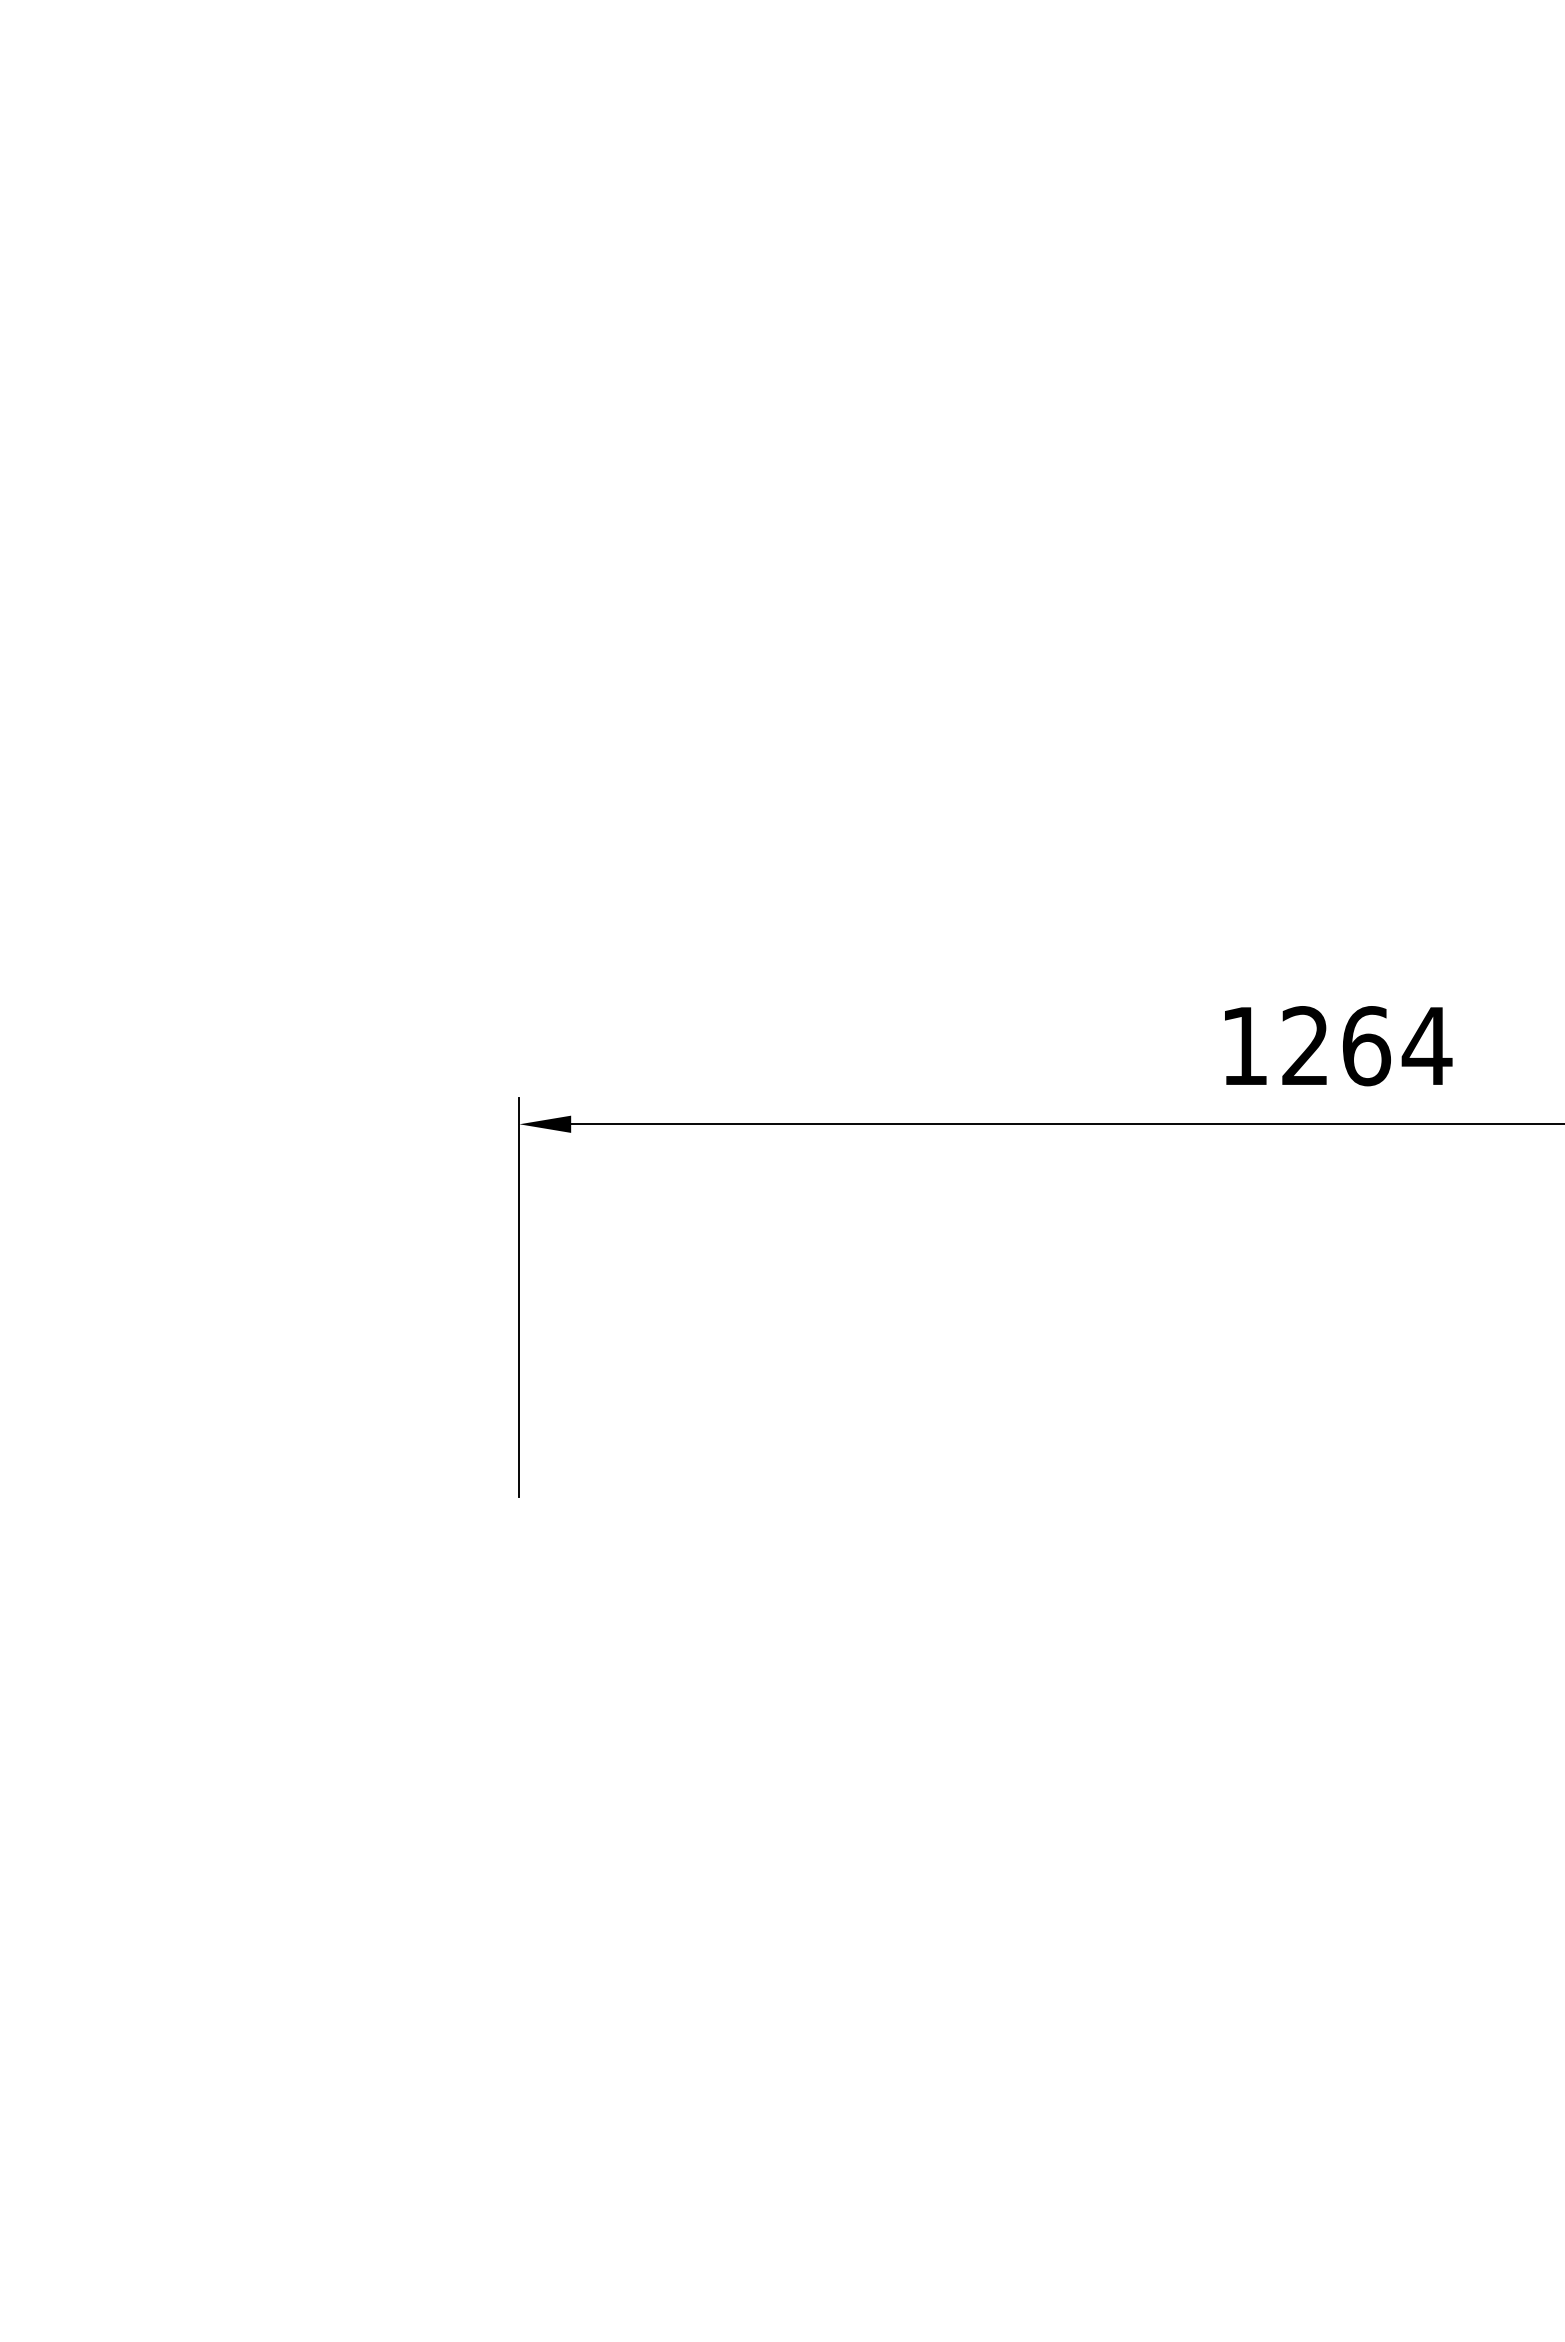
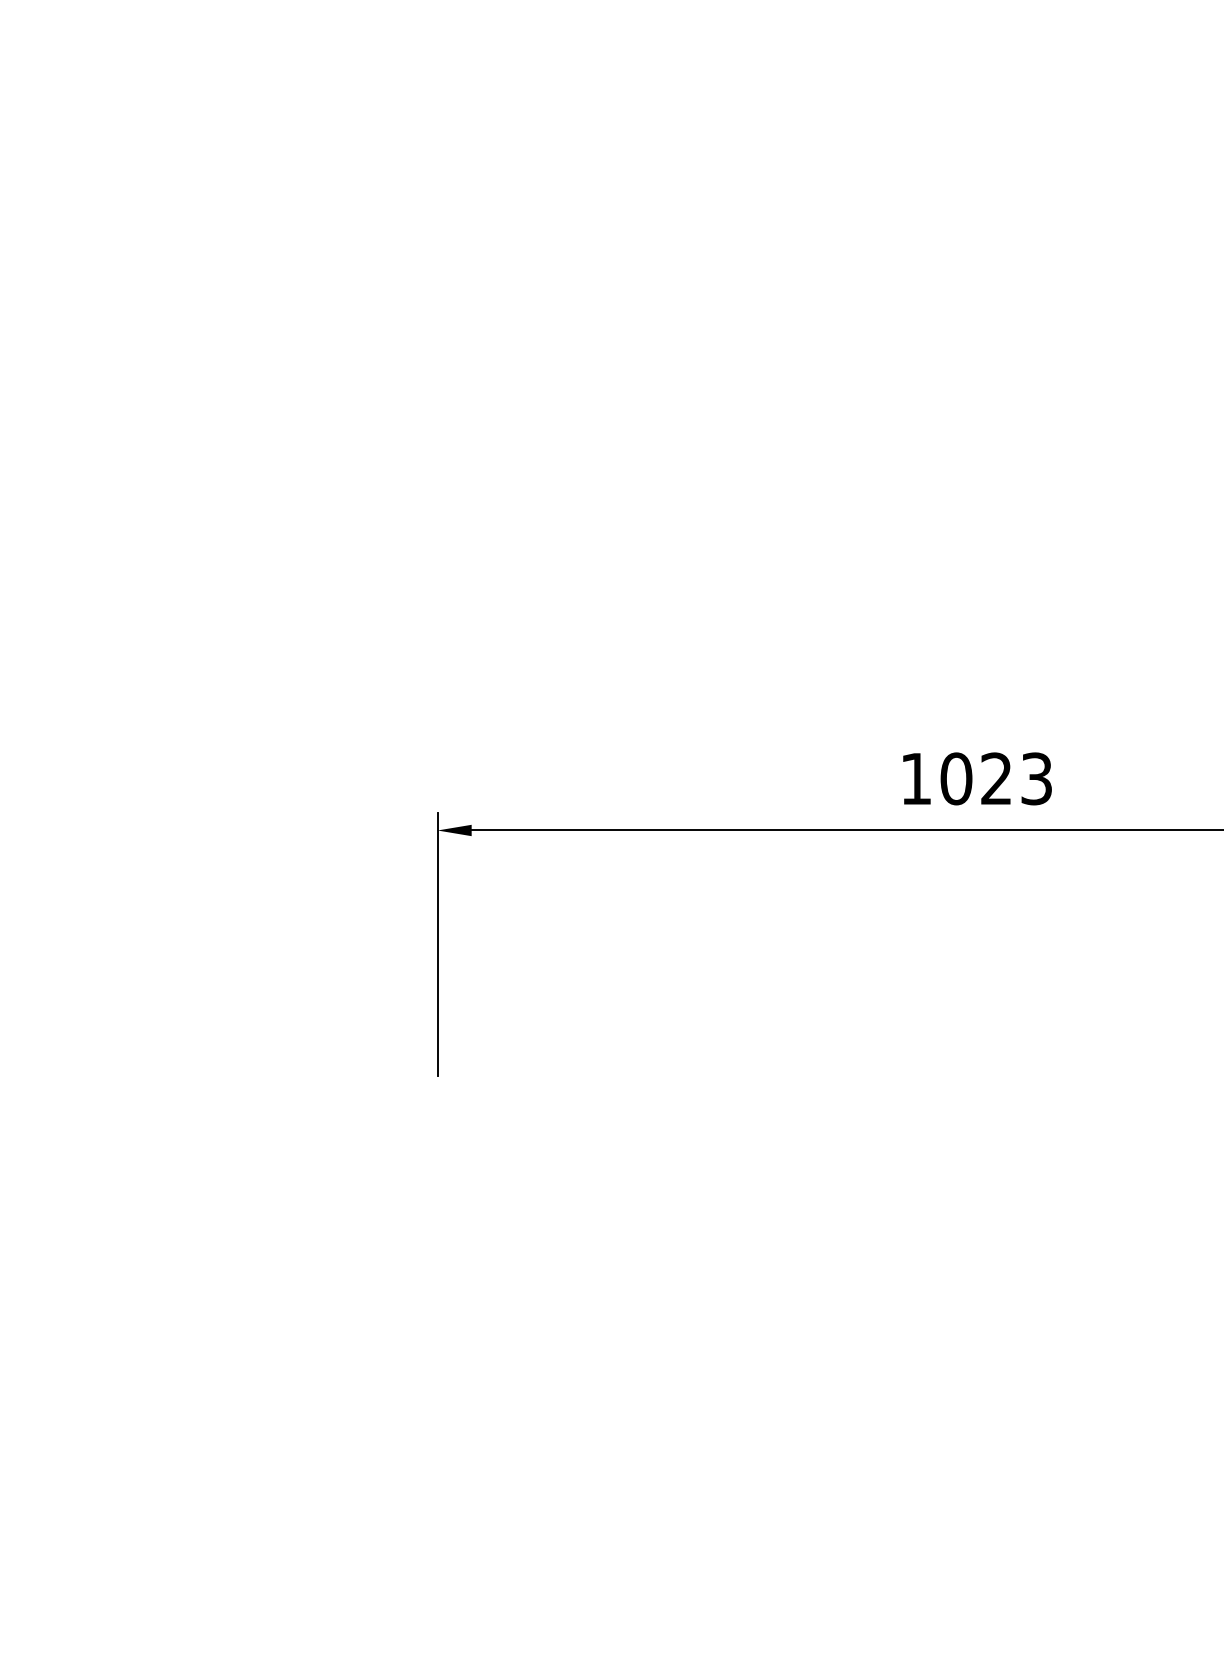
text: (1366, 1045) -> (996, 778), 1264 -> 1023

